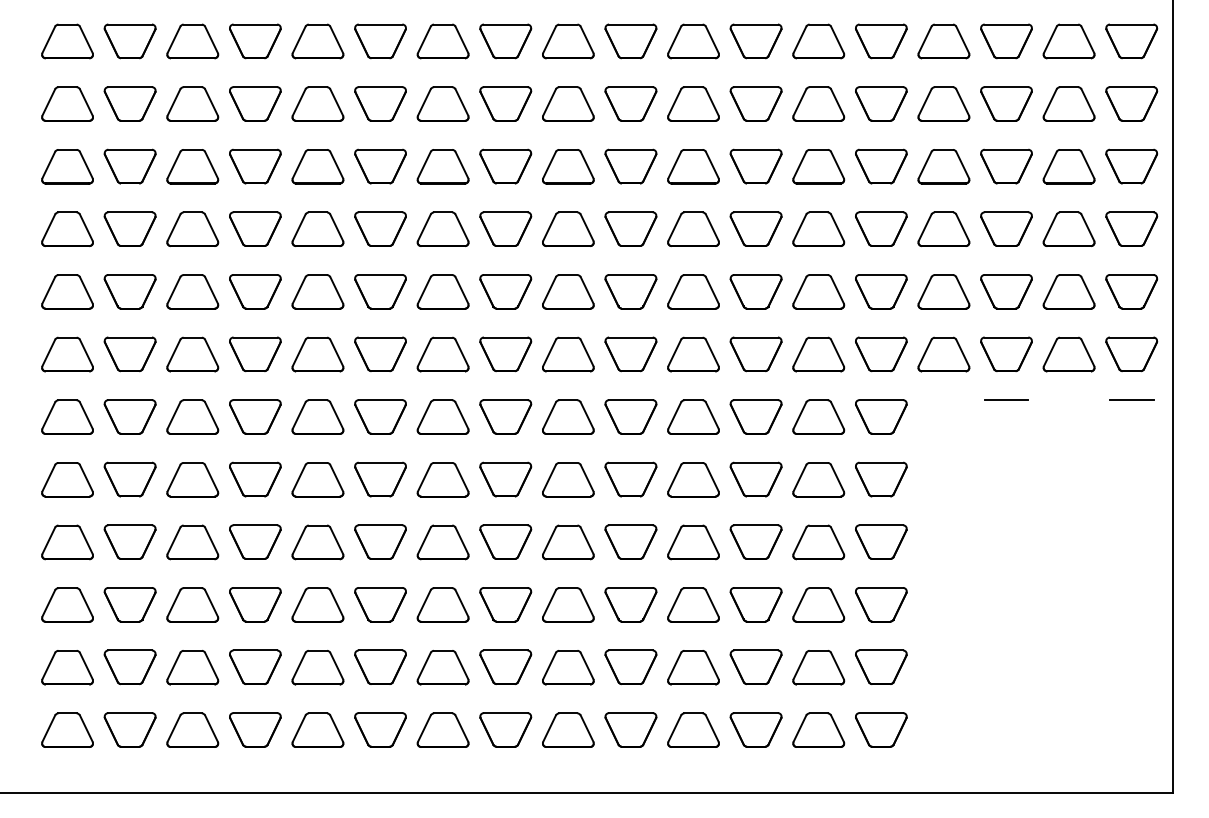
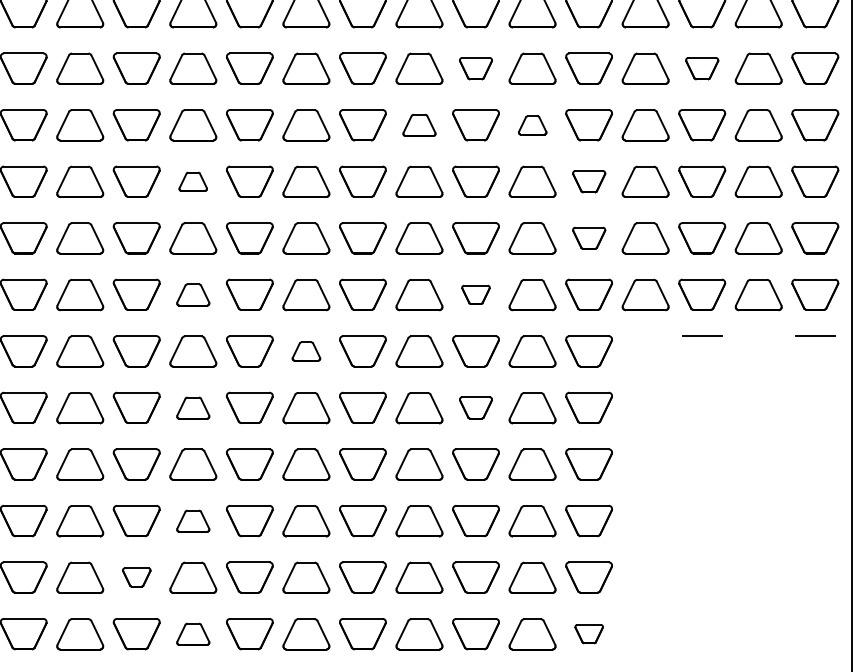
part: (755, 103) -> (475, 68), size x0.7
part: (1006, 103) -> (702, 68), size x0.7
part: (693, 166) -> (419, 125), size x0.7
part: (818, 166) -> (532, 125), size x0.6
part: (442, 228) -> (192, 181), size x0.6
part: (881, 228) -> (589, 181), size x0.7
part: (881, 291) -> (589, 238), size x0.7
part: (442, 354) -> (192, 294), size x0.7
part: (755, 354) -> (475, 294), size x0.6
part: (568, 416) -> (306, 350), size x0.6
part: (442, 479) -> (192, 407), size x0.7
part: (755, 479) -> (475, 407), size x0.7
part: (442, 604) -> (192, 520), size x0.7
part: (380, 666) -> (136, 576), size x0.6
part: (442, 729) -> (192, 633), size x0.7
part: (881, 729) -> (589, 633), size x0.6

